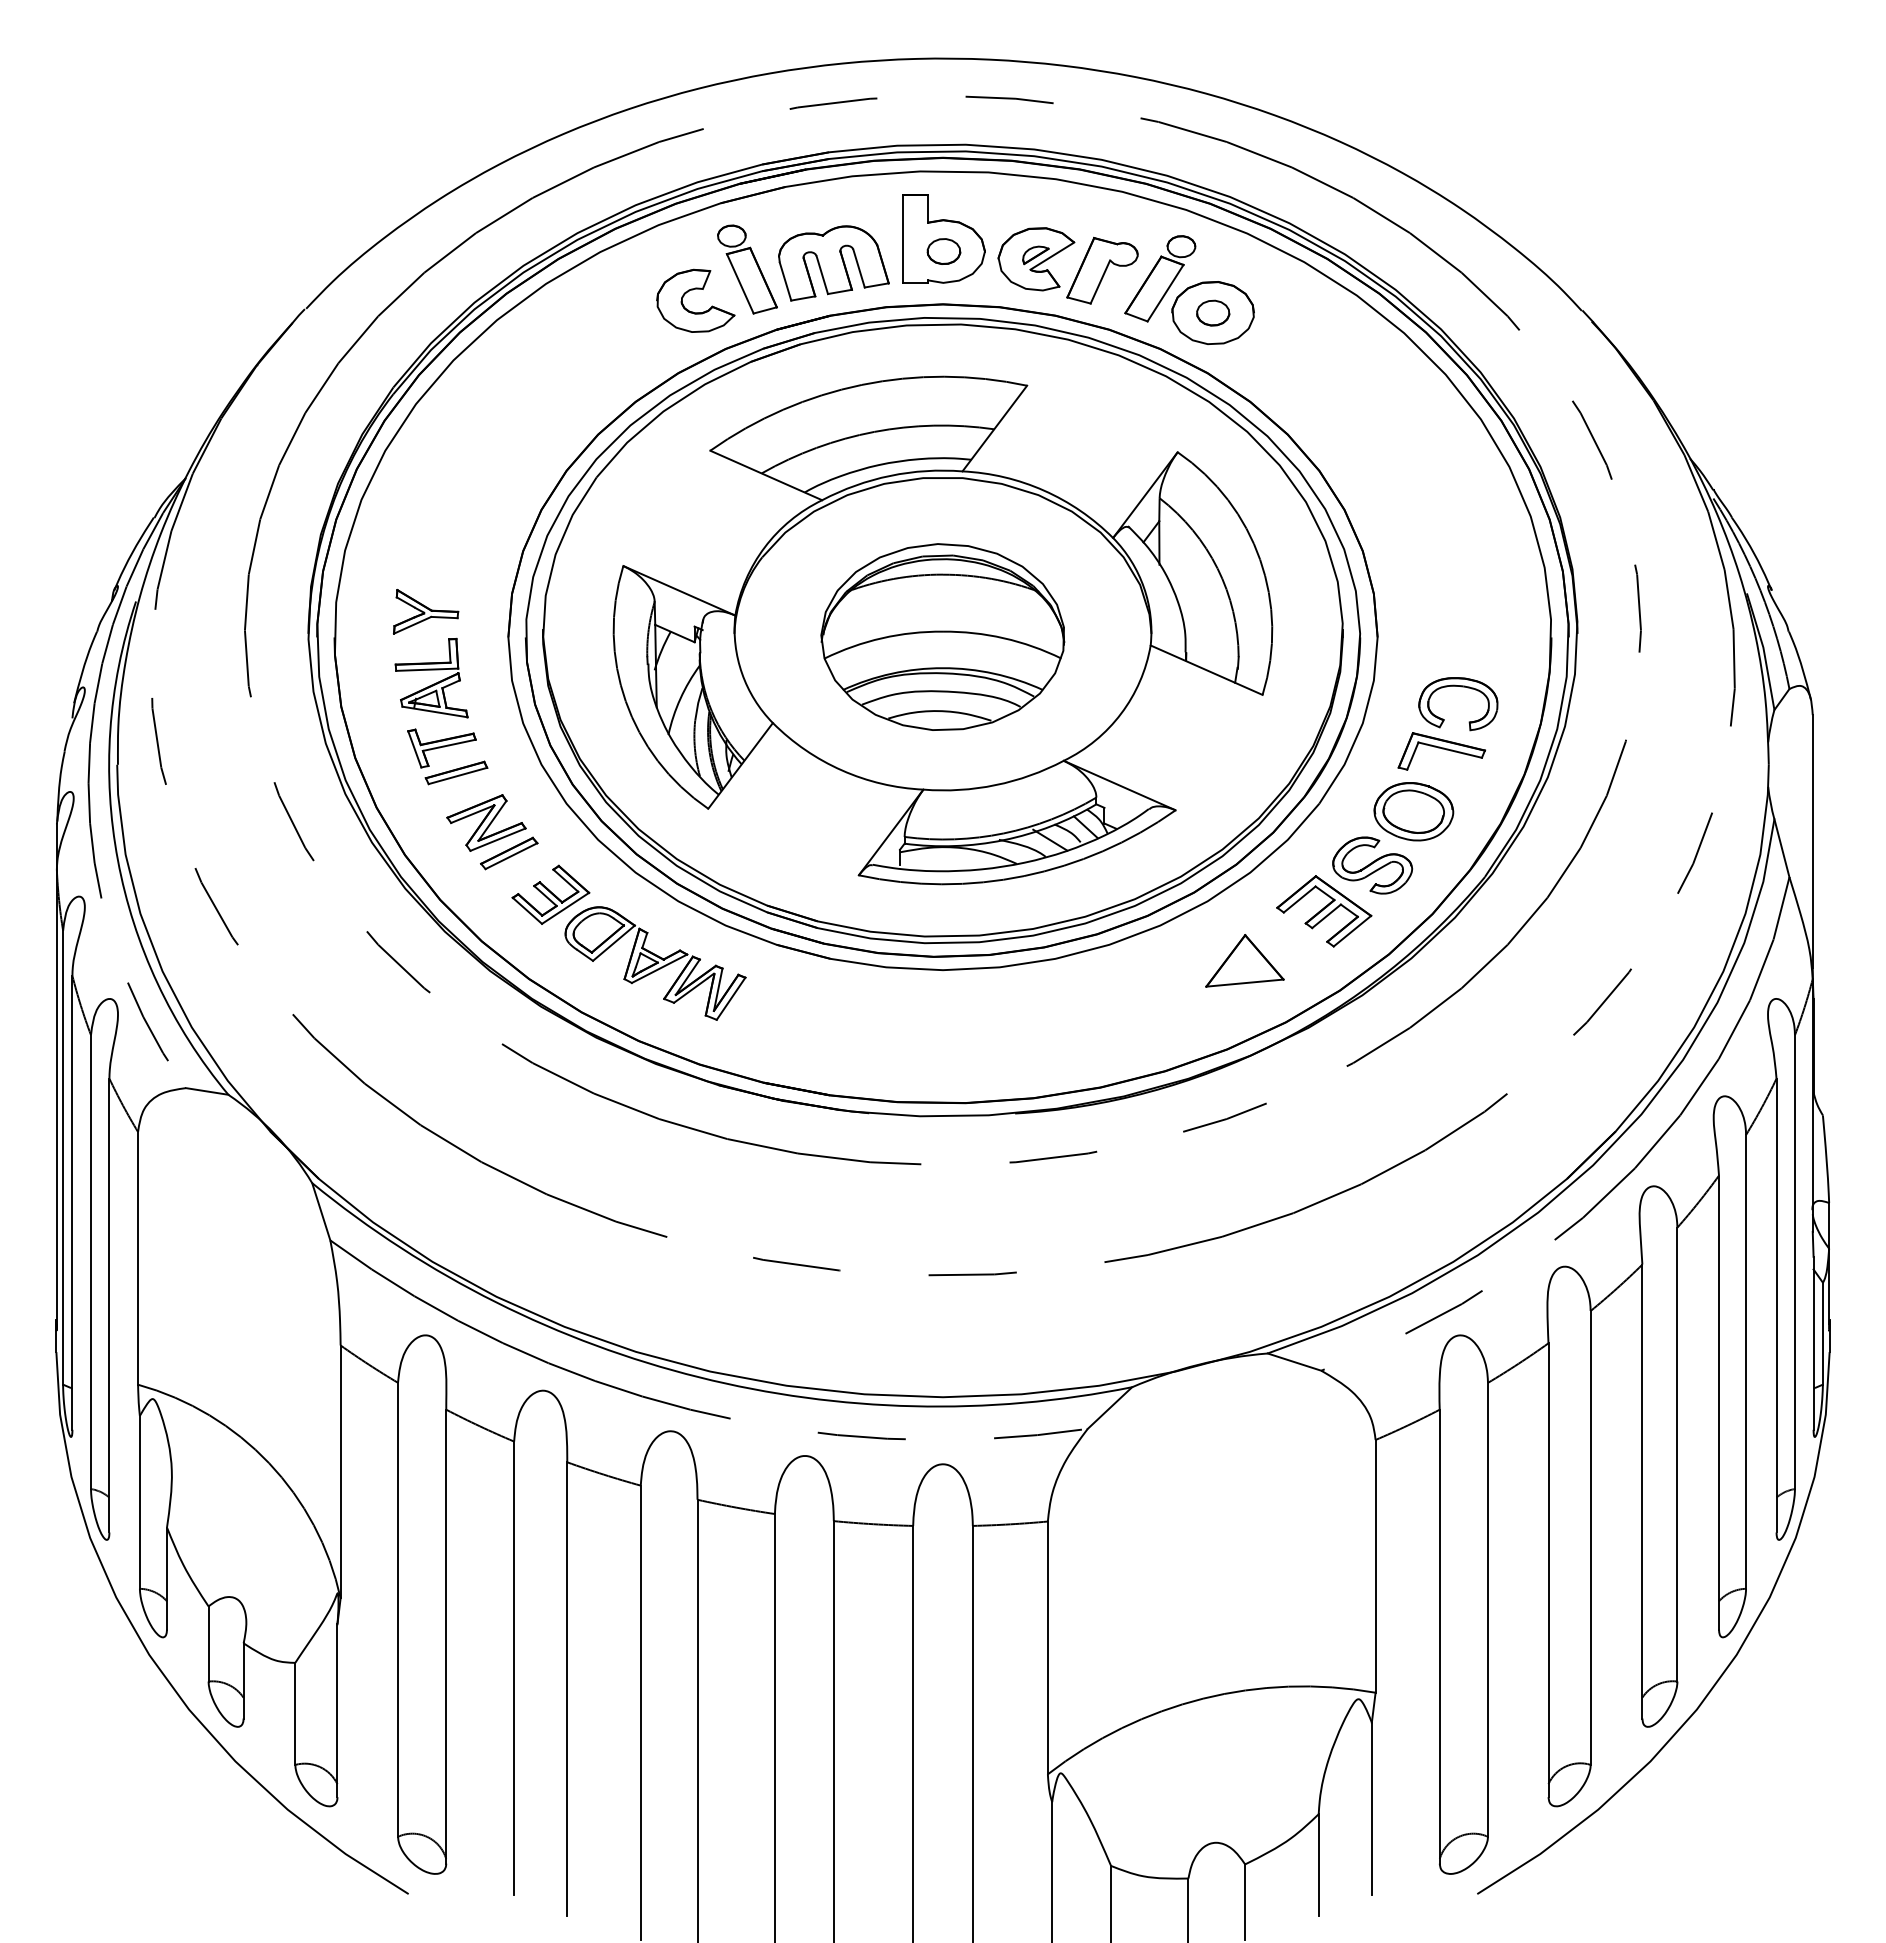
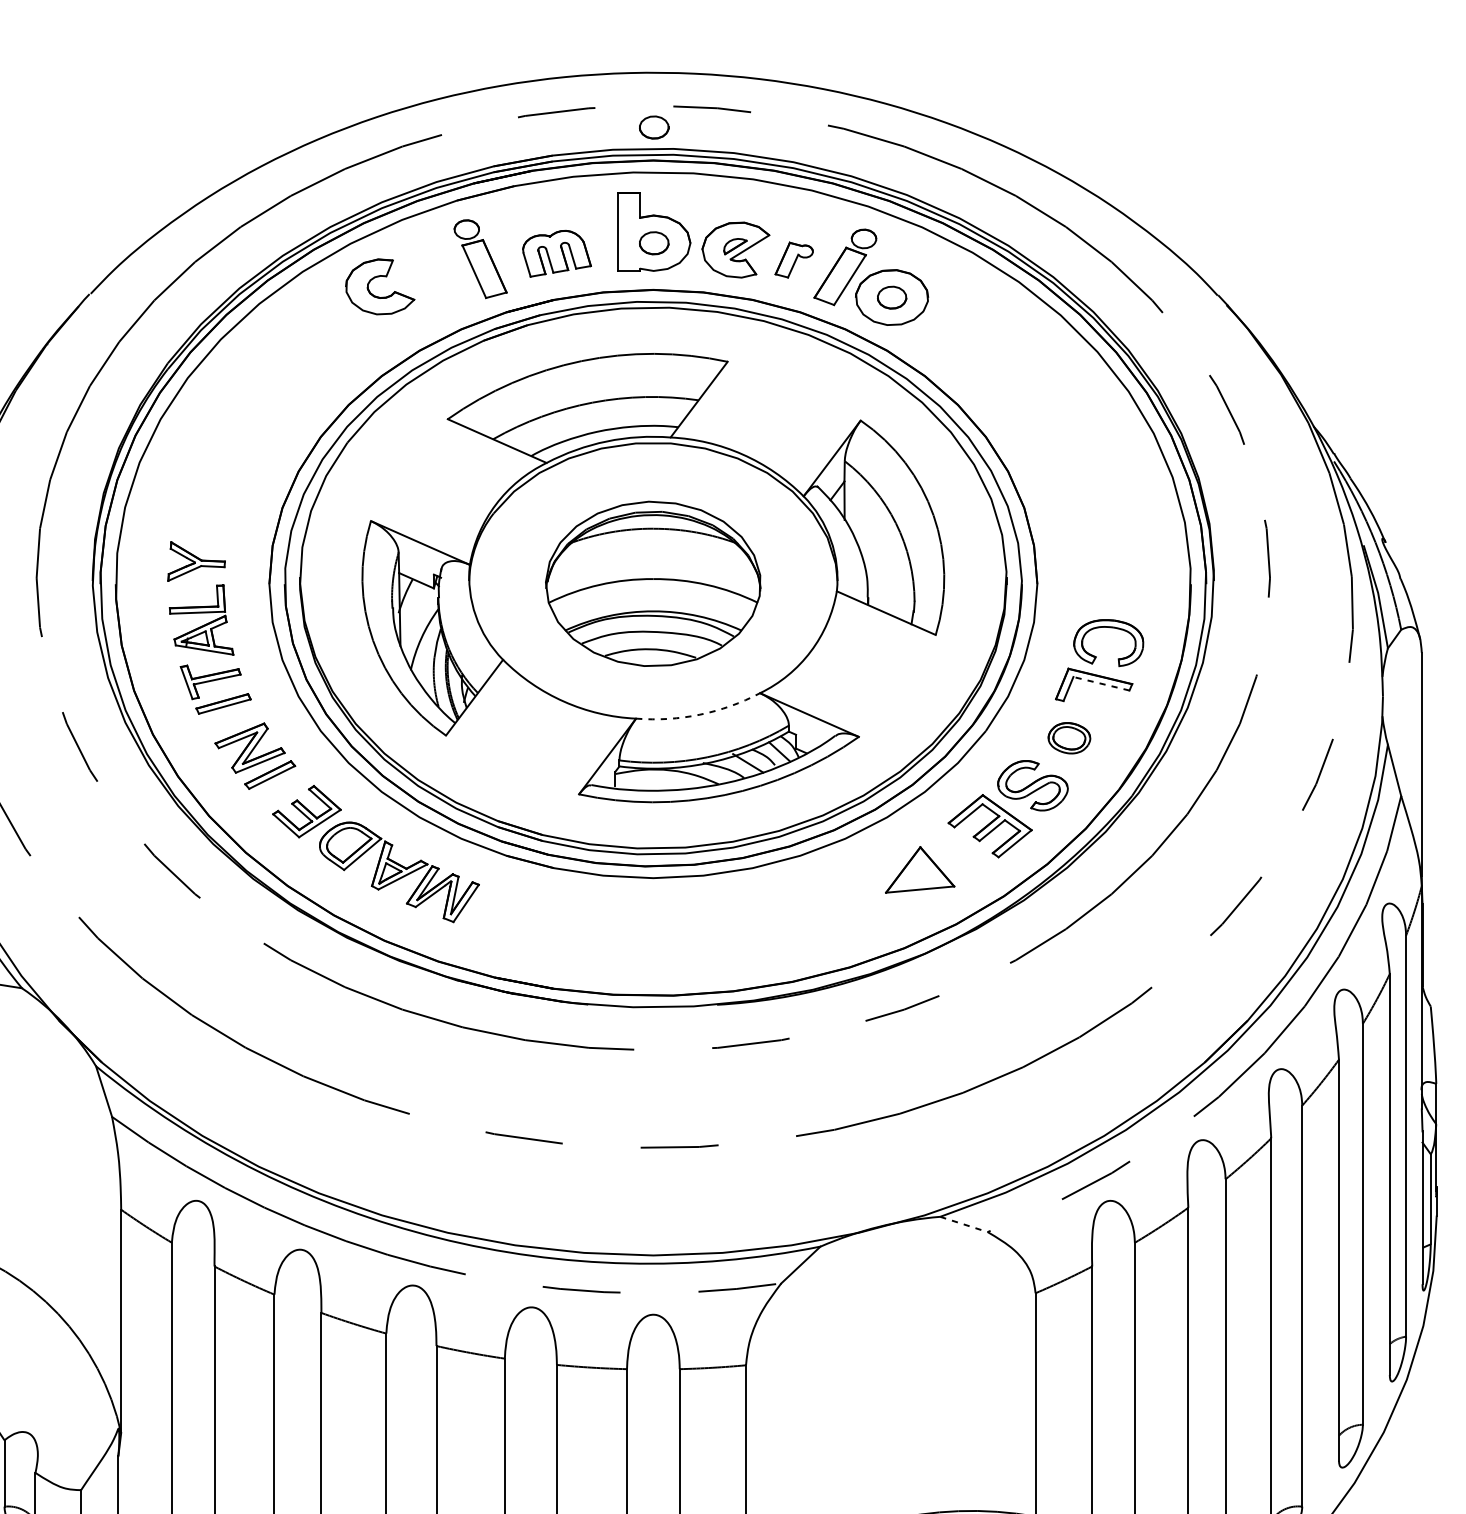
part: (943, 120) -> (653, 127), added
part: (833, 263) -> (556, 253), size x0.7
part: (1102, 270) -> (794, 260), size x0.6
part: (693, 290) -> (378, 277), moved
line: (1450, 750) -> (1101, 684), solid -> dashed
arc: (995, 785) -> (699, 715), solid -> dashed
part: (1413, 811) -> (1069, 737), size x0.6
line: (1295, 1362) -> (964, 1224), solid -> dashed

